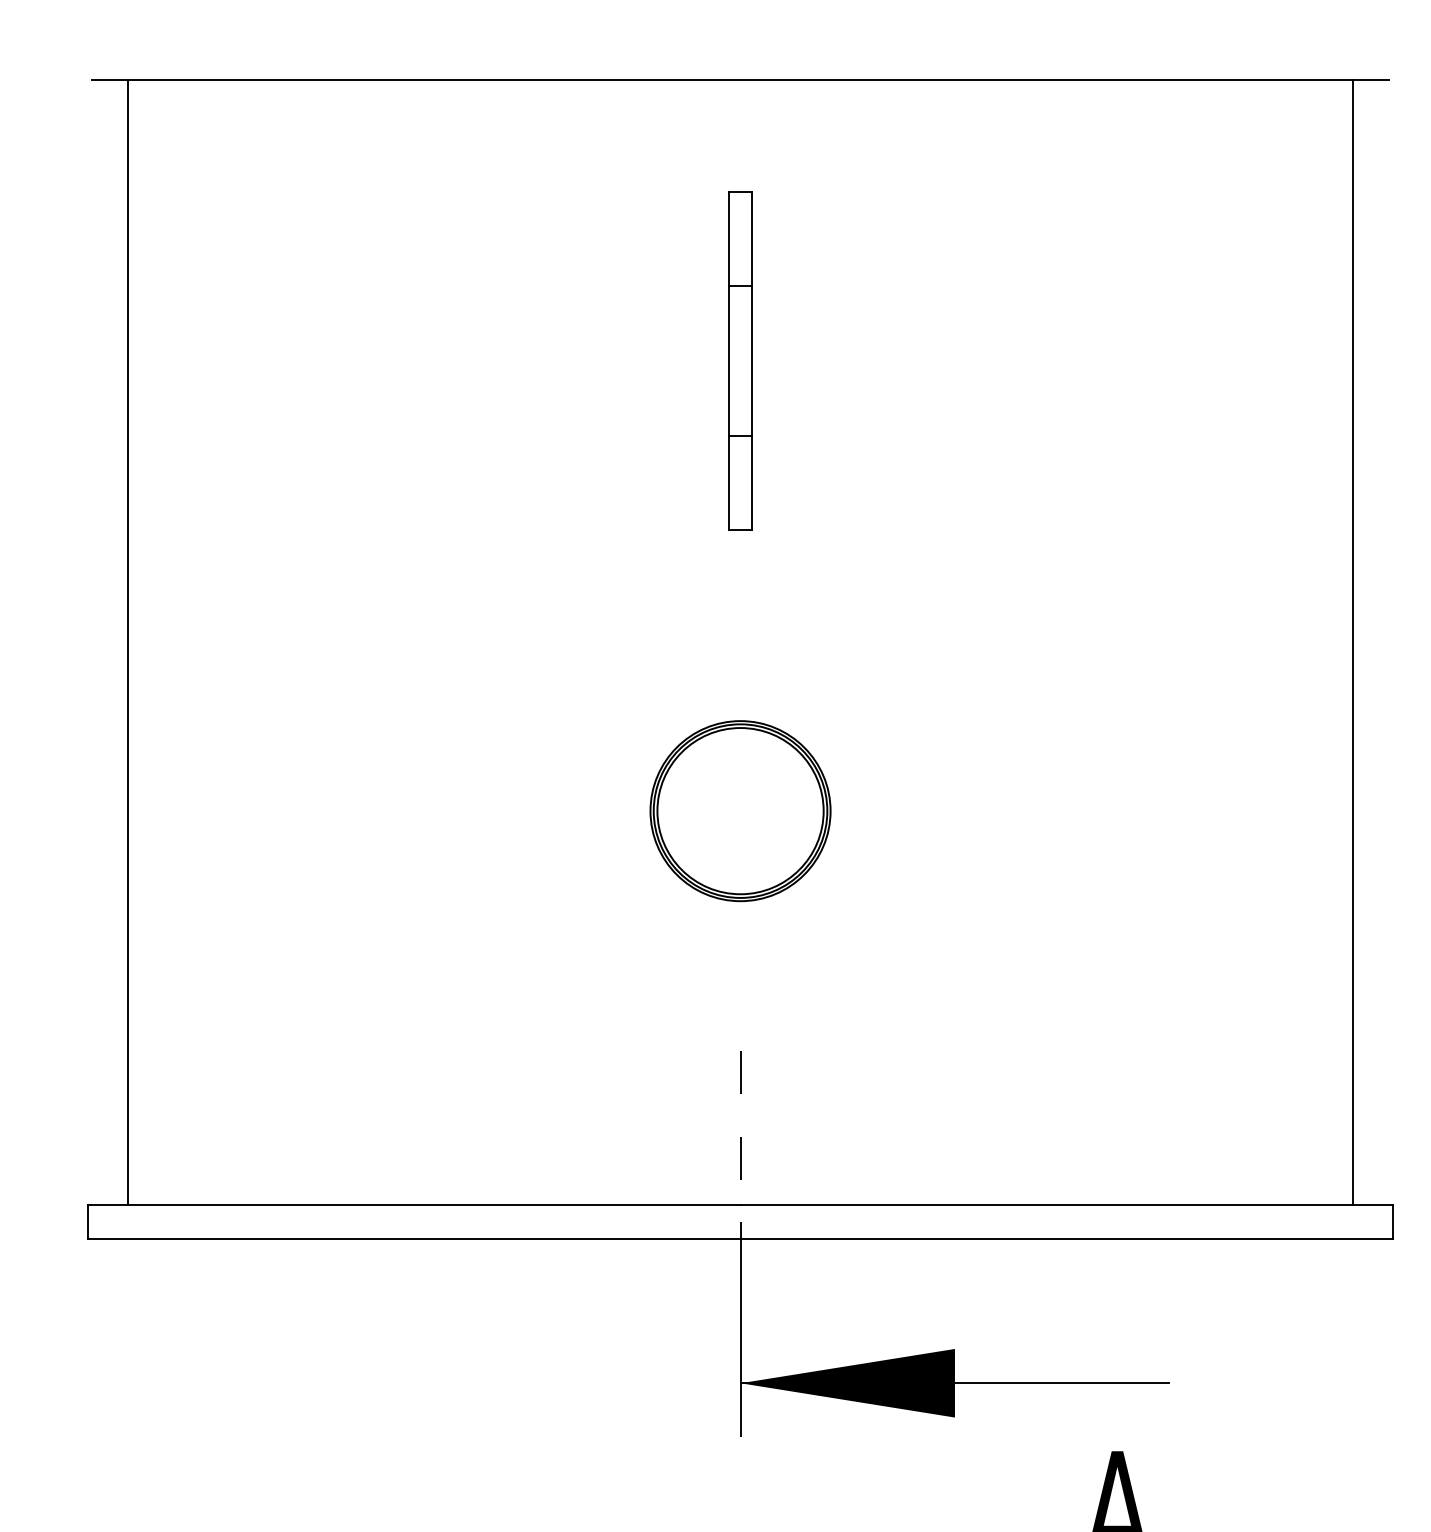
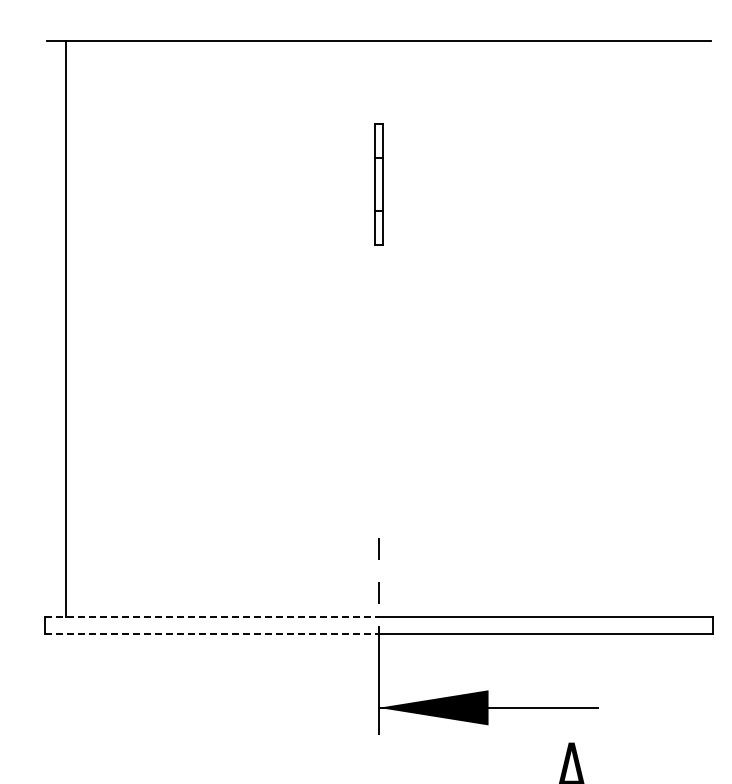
part: (739, 360) -> (378, 184), size x0.7
line: (1353, 641) -> (692, 328), removed
part: (739, 811) -> (378, 415), removed
line: (415, 1204) -> (212, 616), solid -> dashed
line: (415, 1237) -> (212, 633), solid -> dashed

